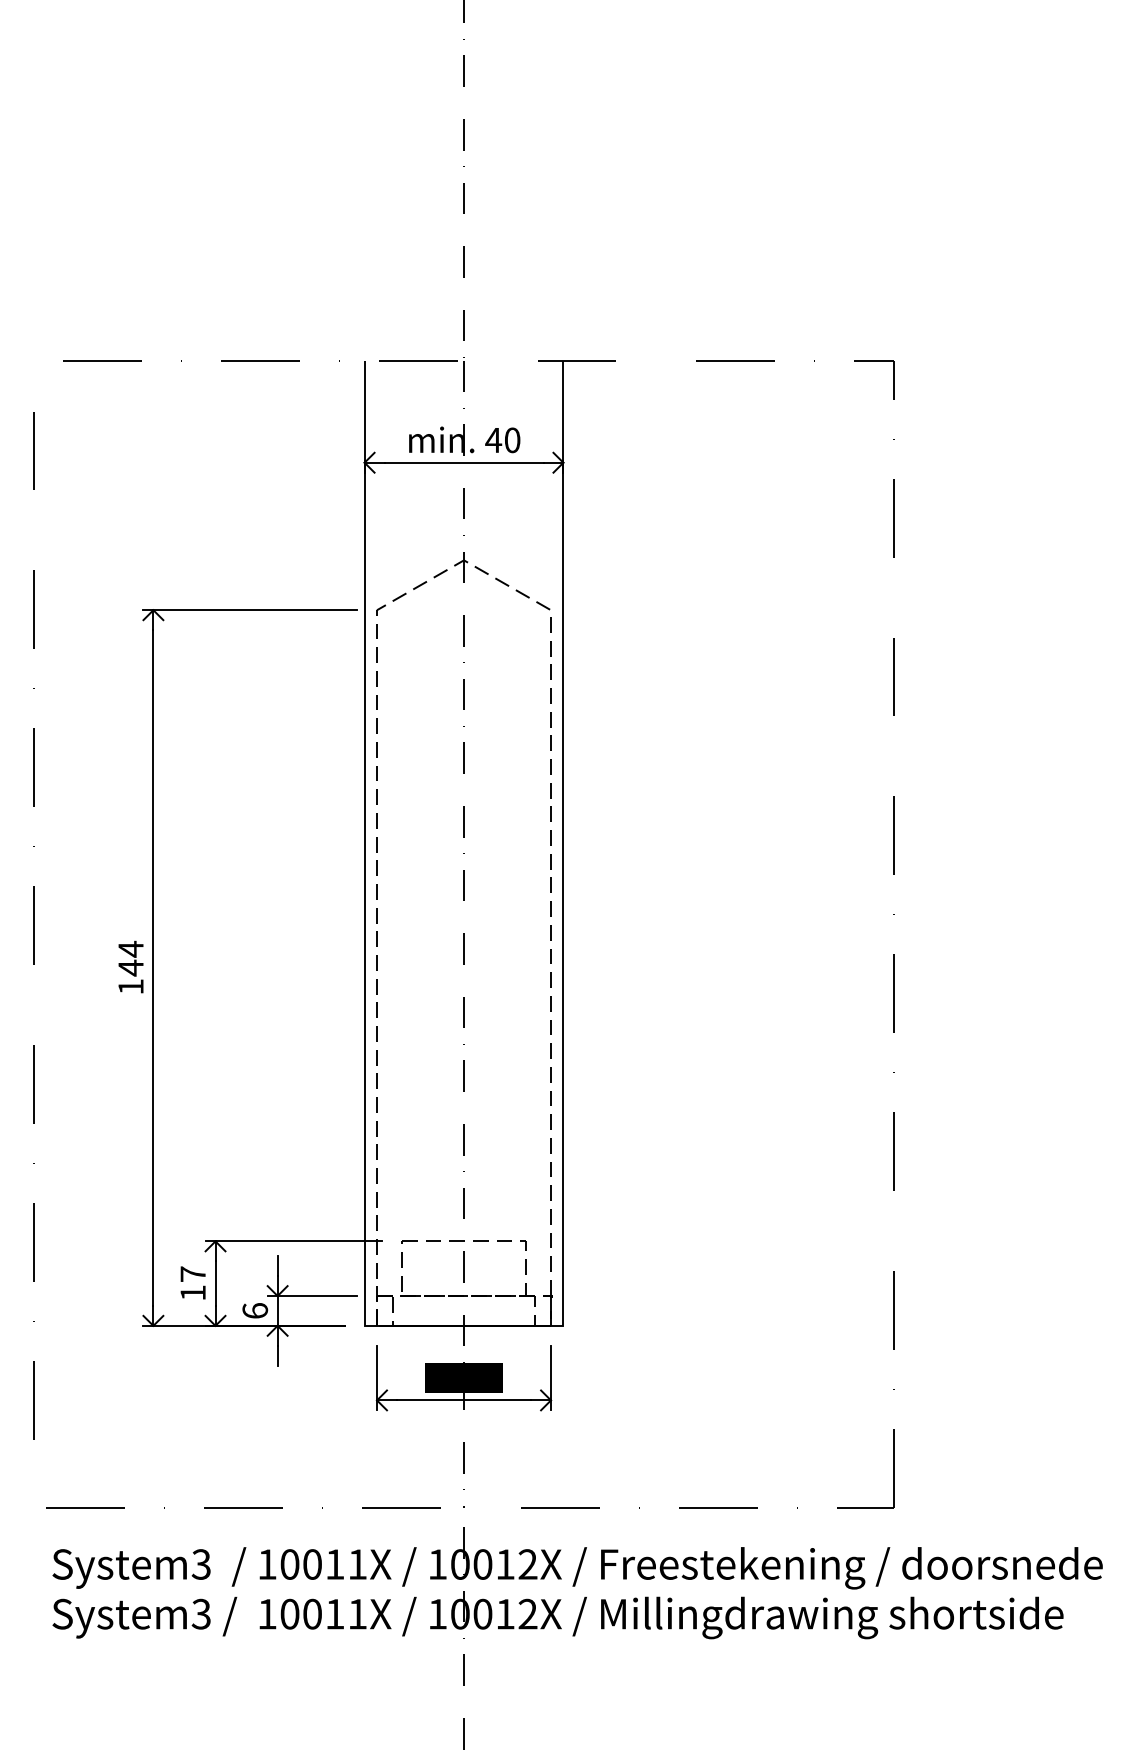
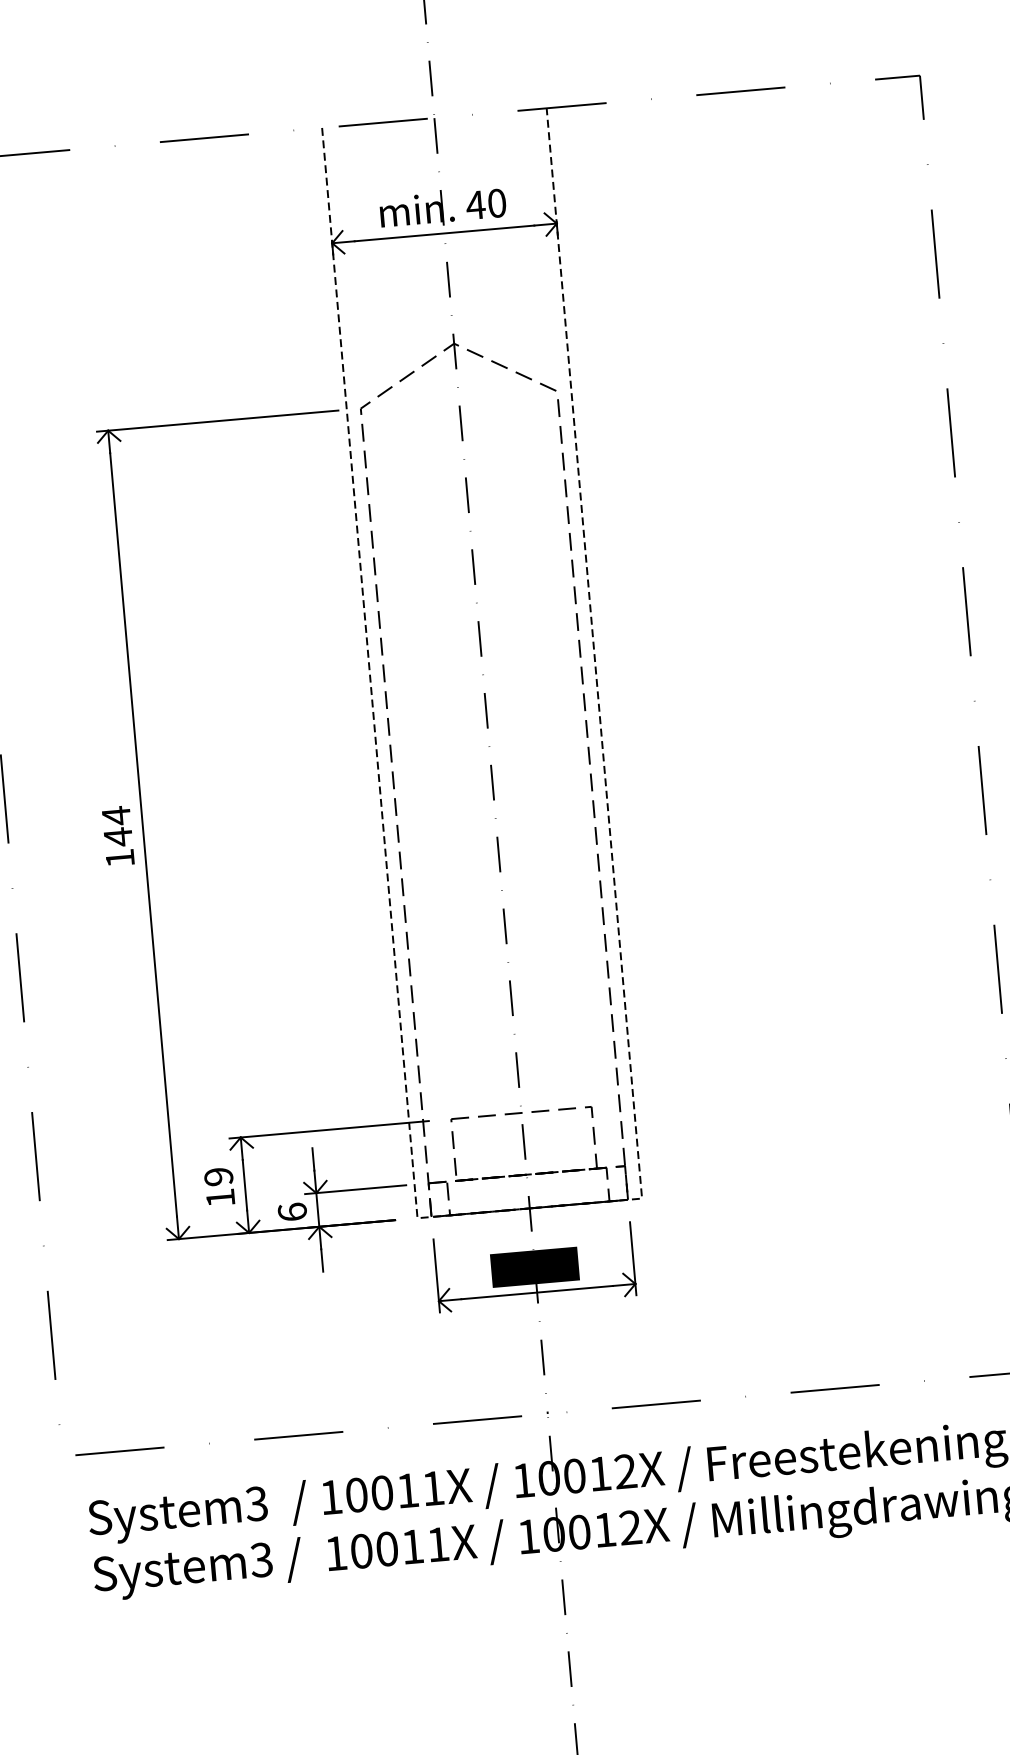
text: (192, 1274) -> (218, 1177), 17 -> 19
line: (464, 1325) -> (530, 1207), solid -> dashed

